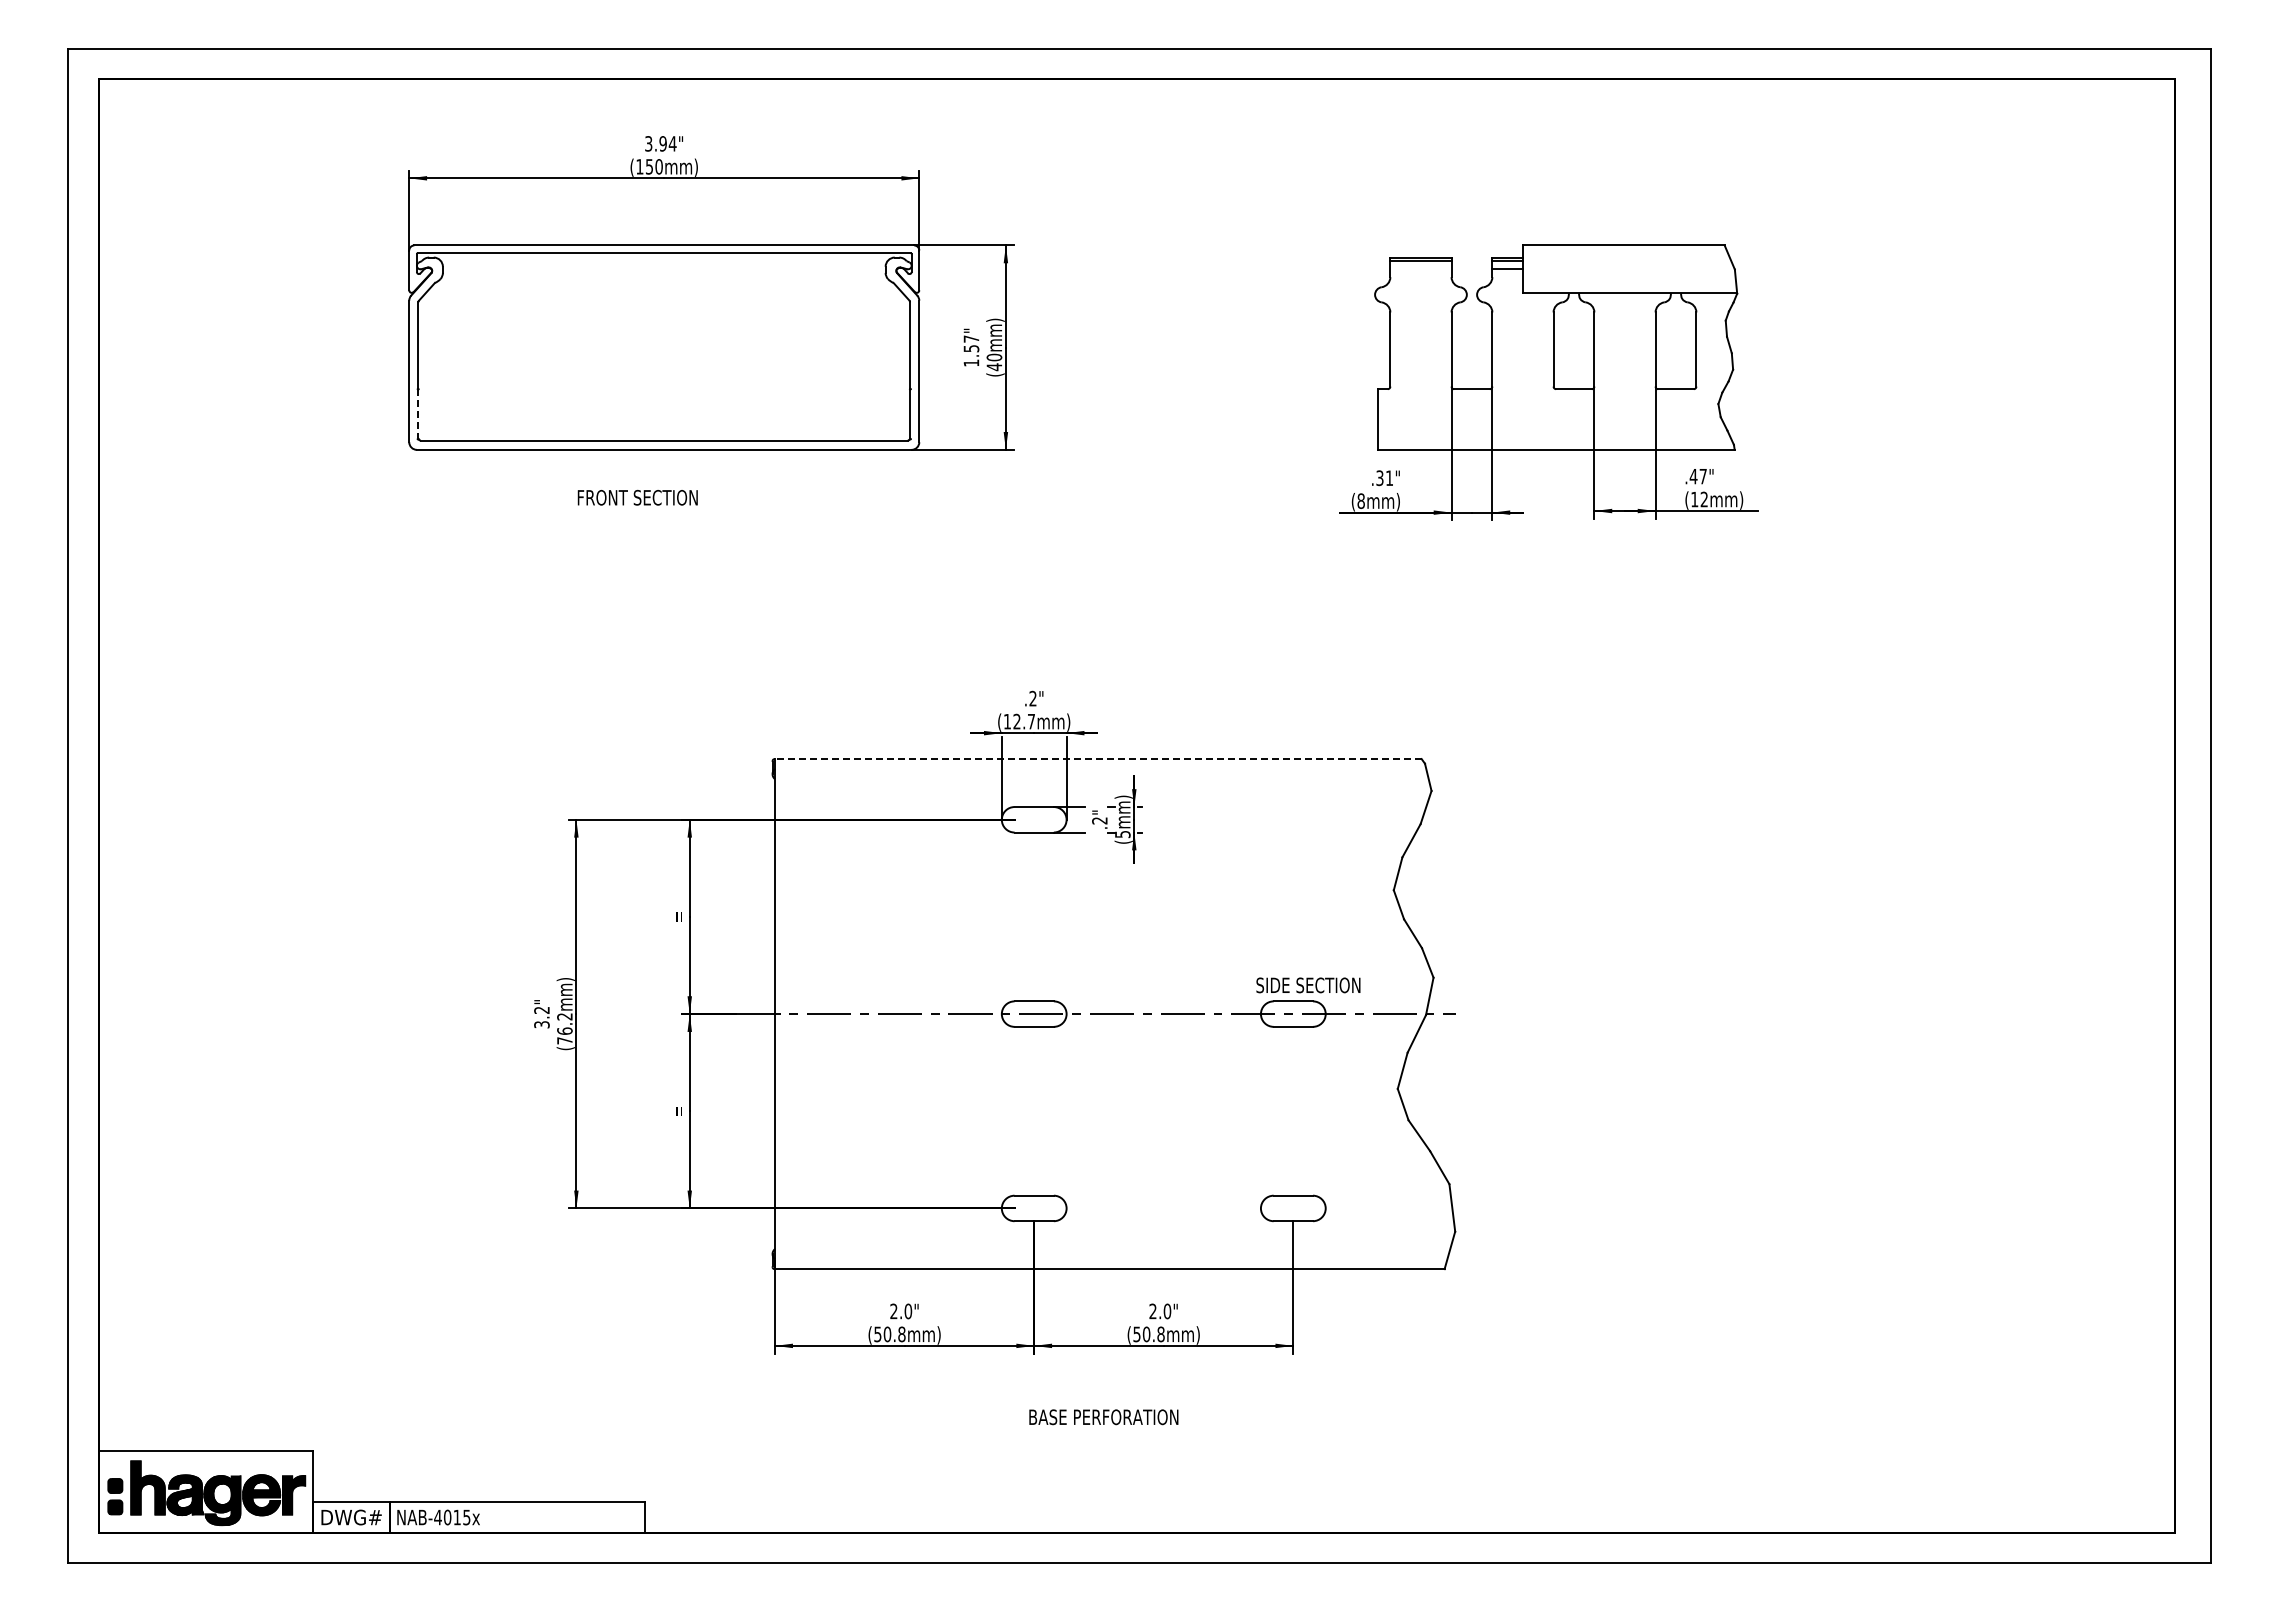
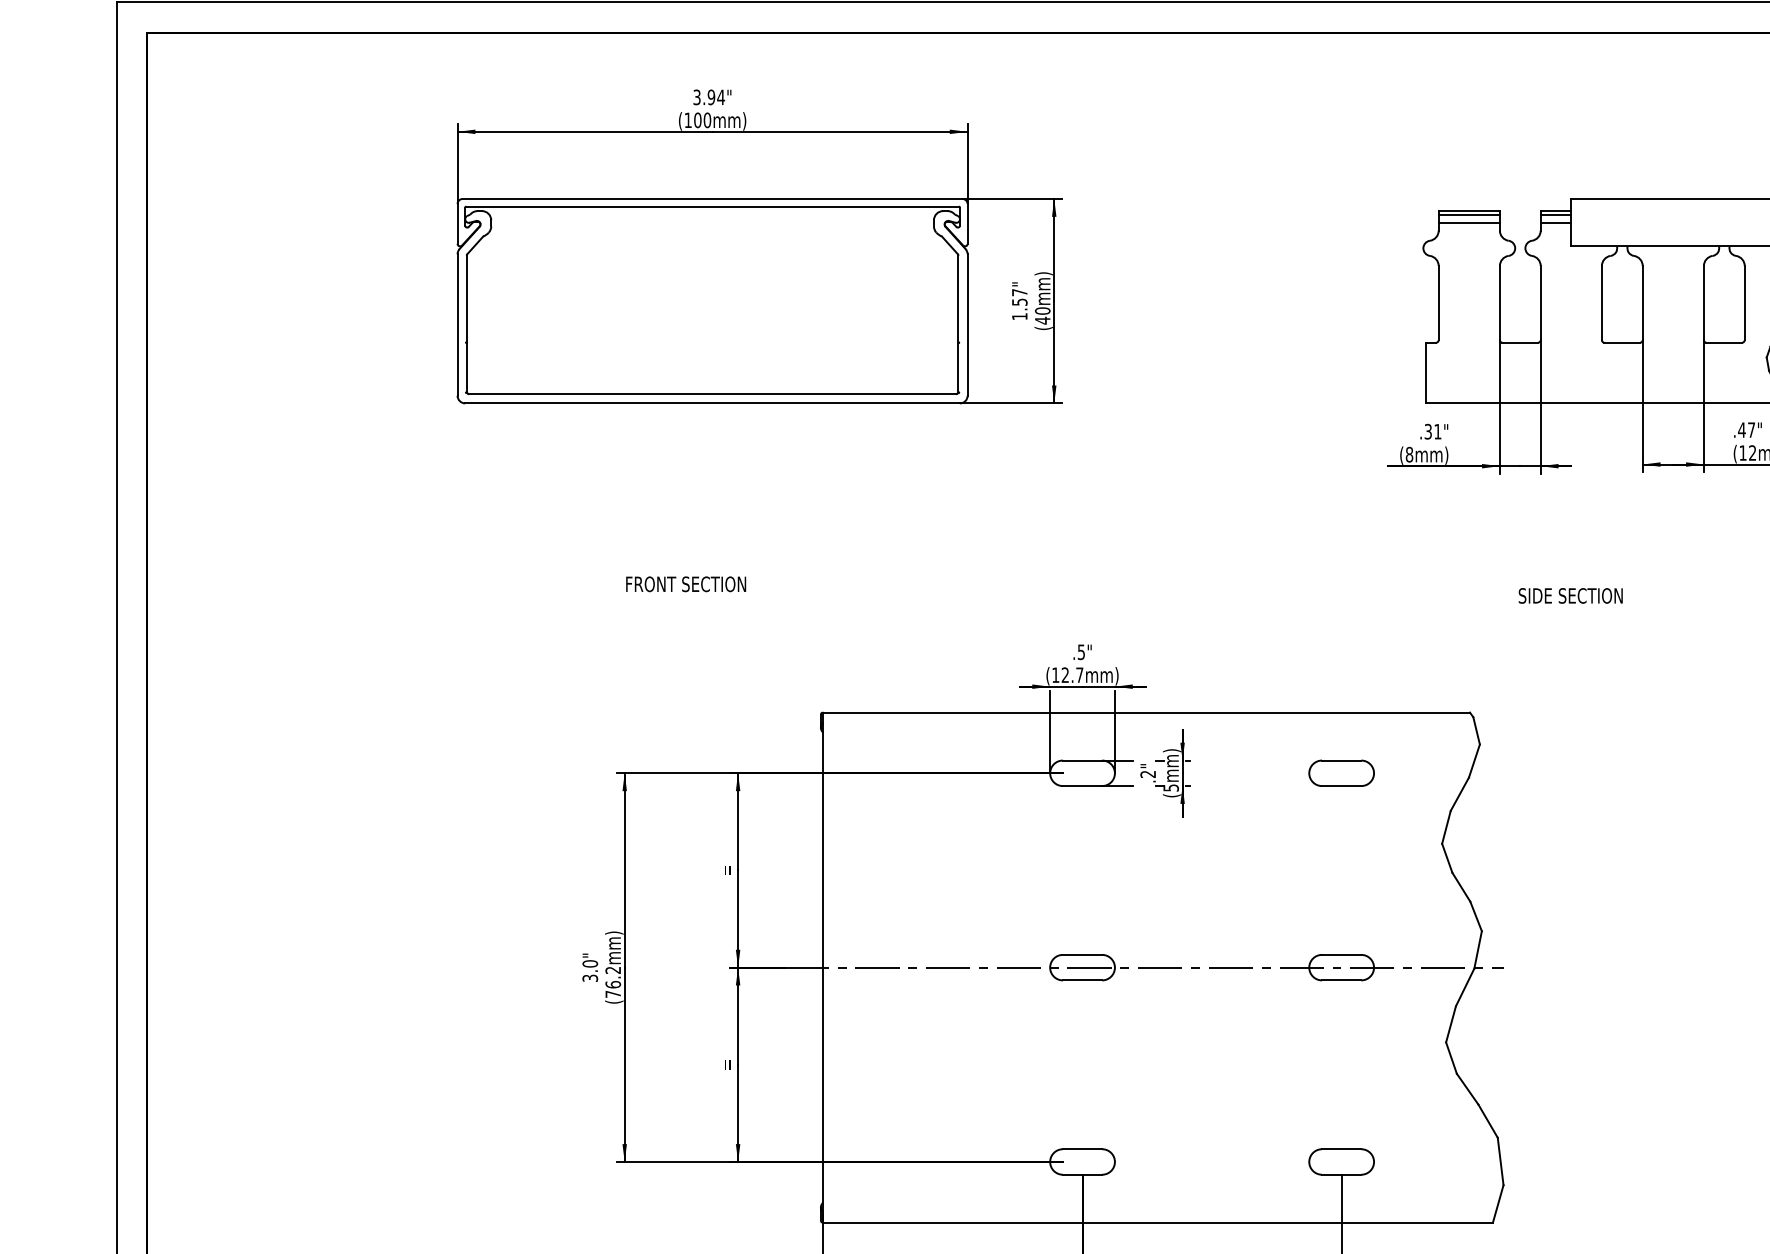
text: (649, 166) -> (697, 120), (150mm) -> (100mm)
line: (1420, 269) -> (1468, 223), added
line: (418, 414) -> (466, 368), dashed -> solid
text: (637, 497) -> (685, 584), moved
text: (1032, 698) -> (1080, 652), .2" -> .5"
line: (1097, 759) -> (1145, 713), dashed -> solid
part: (1293, 819) -> (1341, 773), added
text: (1308, 985) -> (1570, 596), moved
text: (541, 1010) -> (589, 964), 3.2" -> 3.0"

